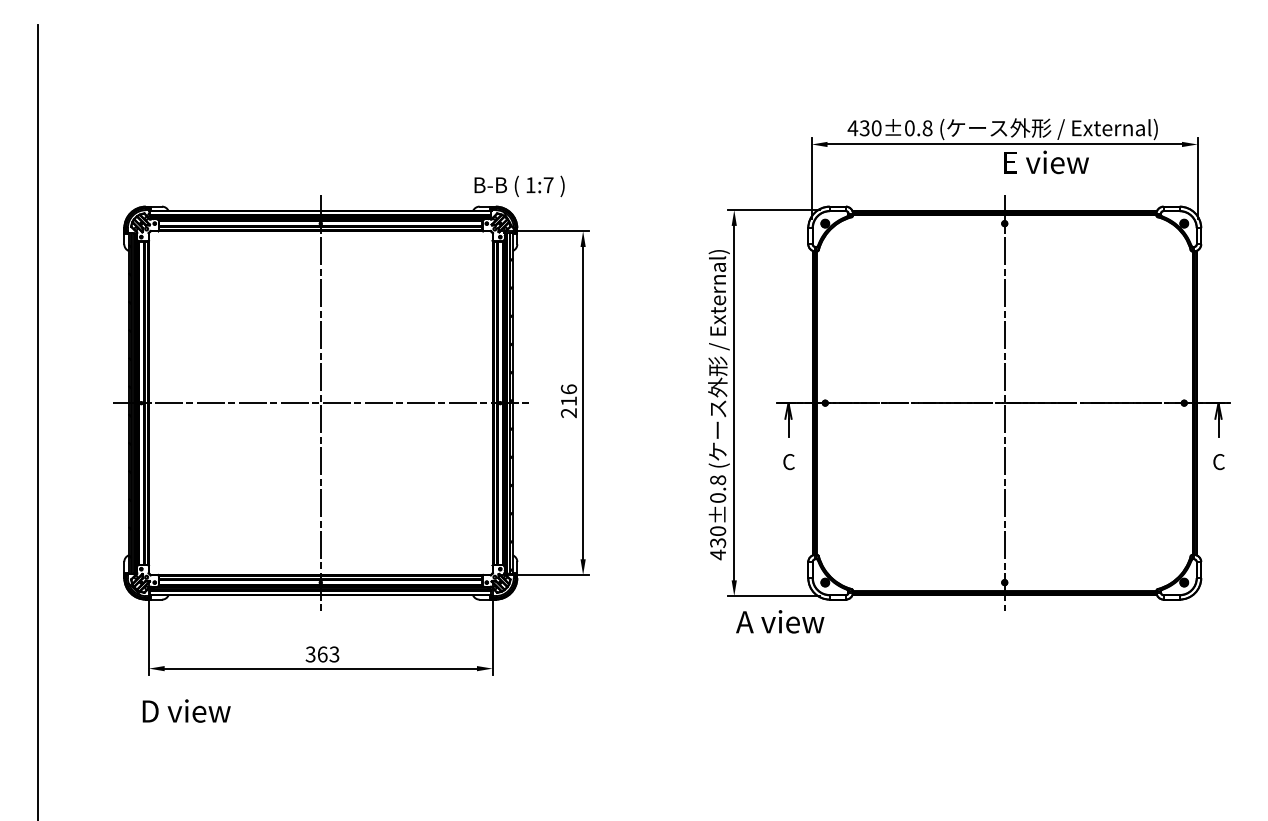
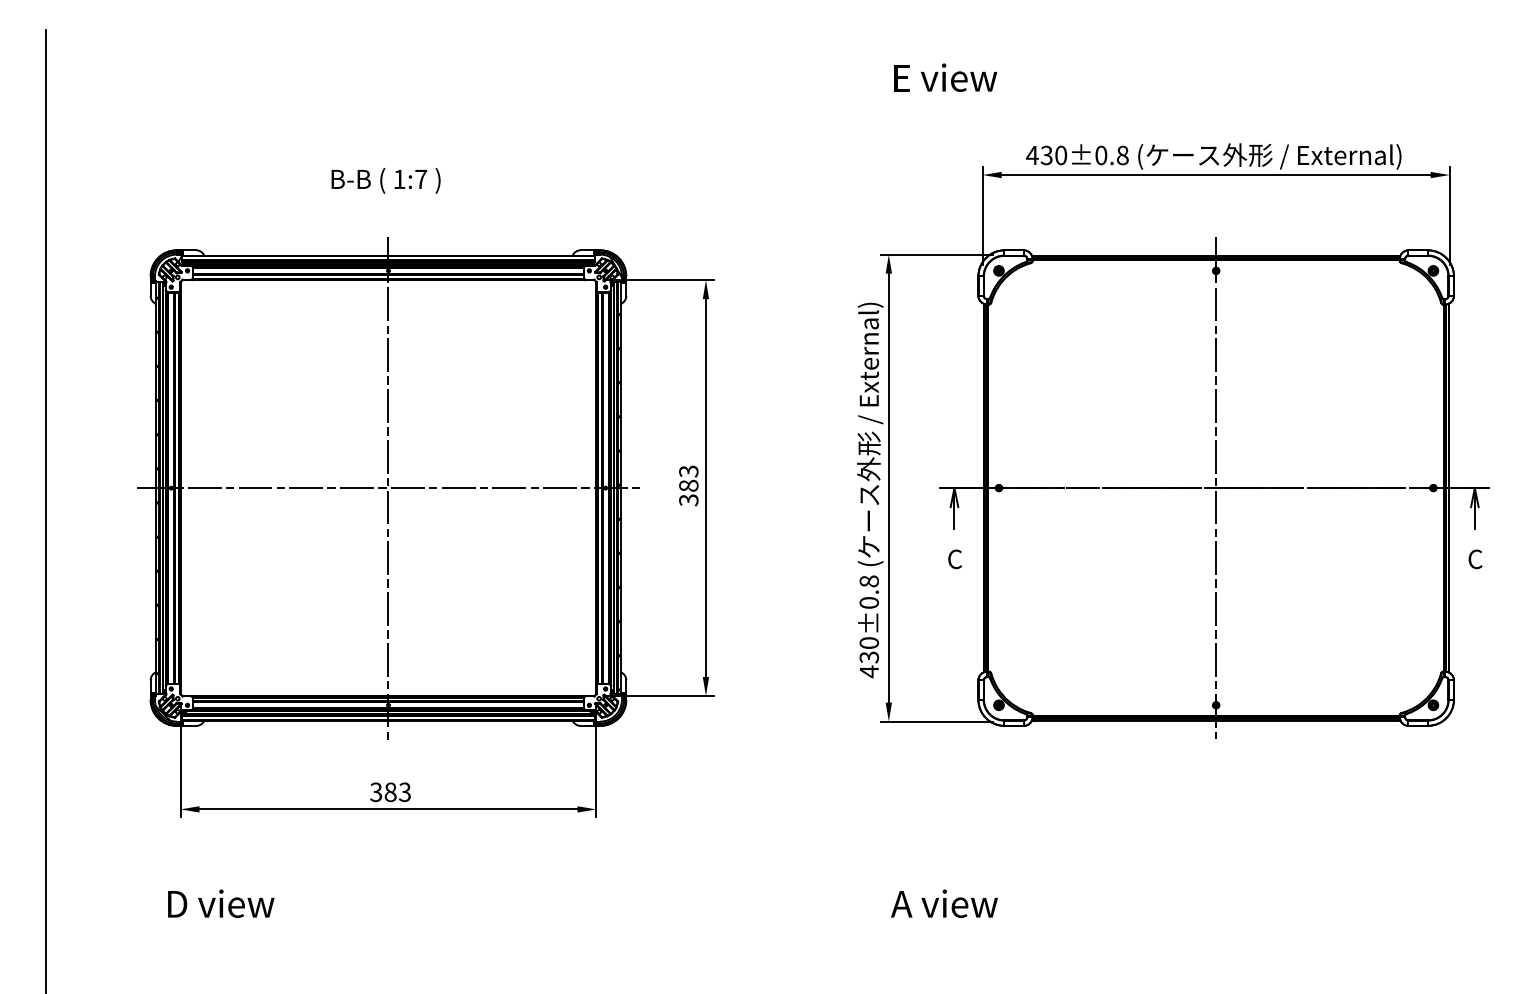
text: (1046, 162) -> (945, 77), moved
text: (519, 186) -> (385, 180), moved
text: (568, 400) -> (688, 485), 216 -> 383
text: (780, 621) -> (944, 903), moved
text: (322, 653) -> (390, 791), 363 -> 383
text: (186, 710) -> (221, 903), moved

